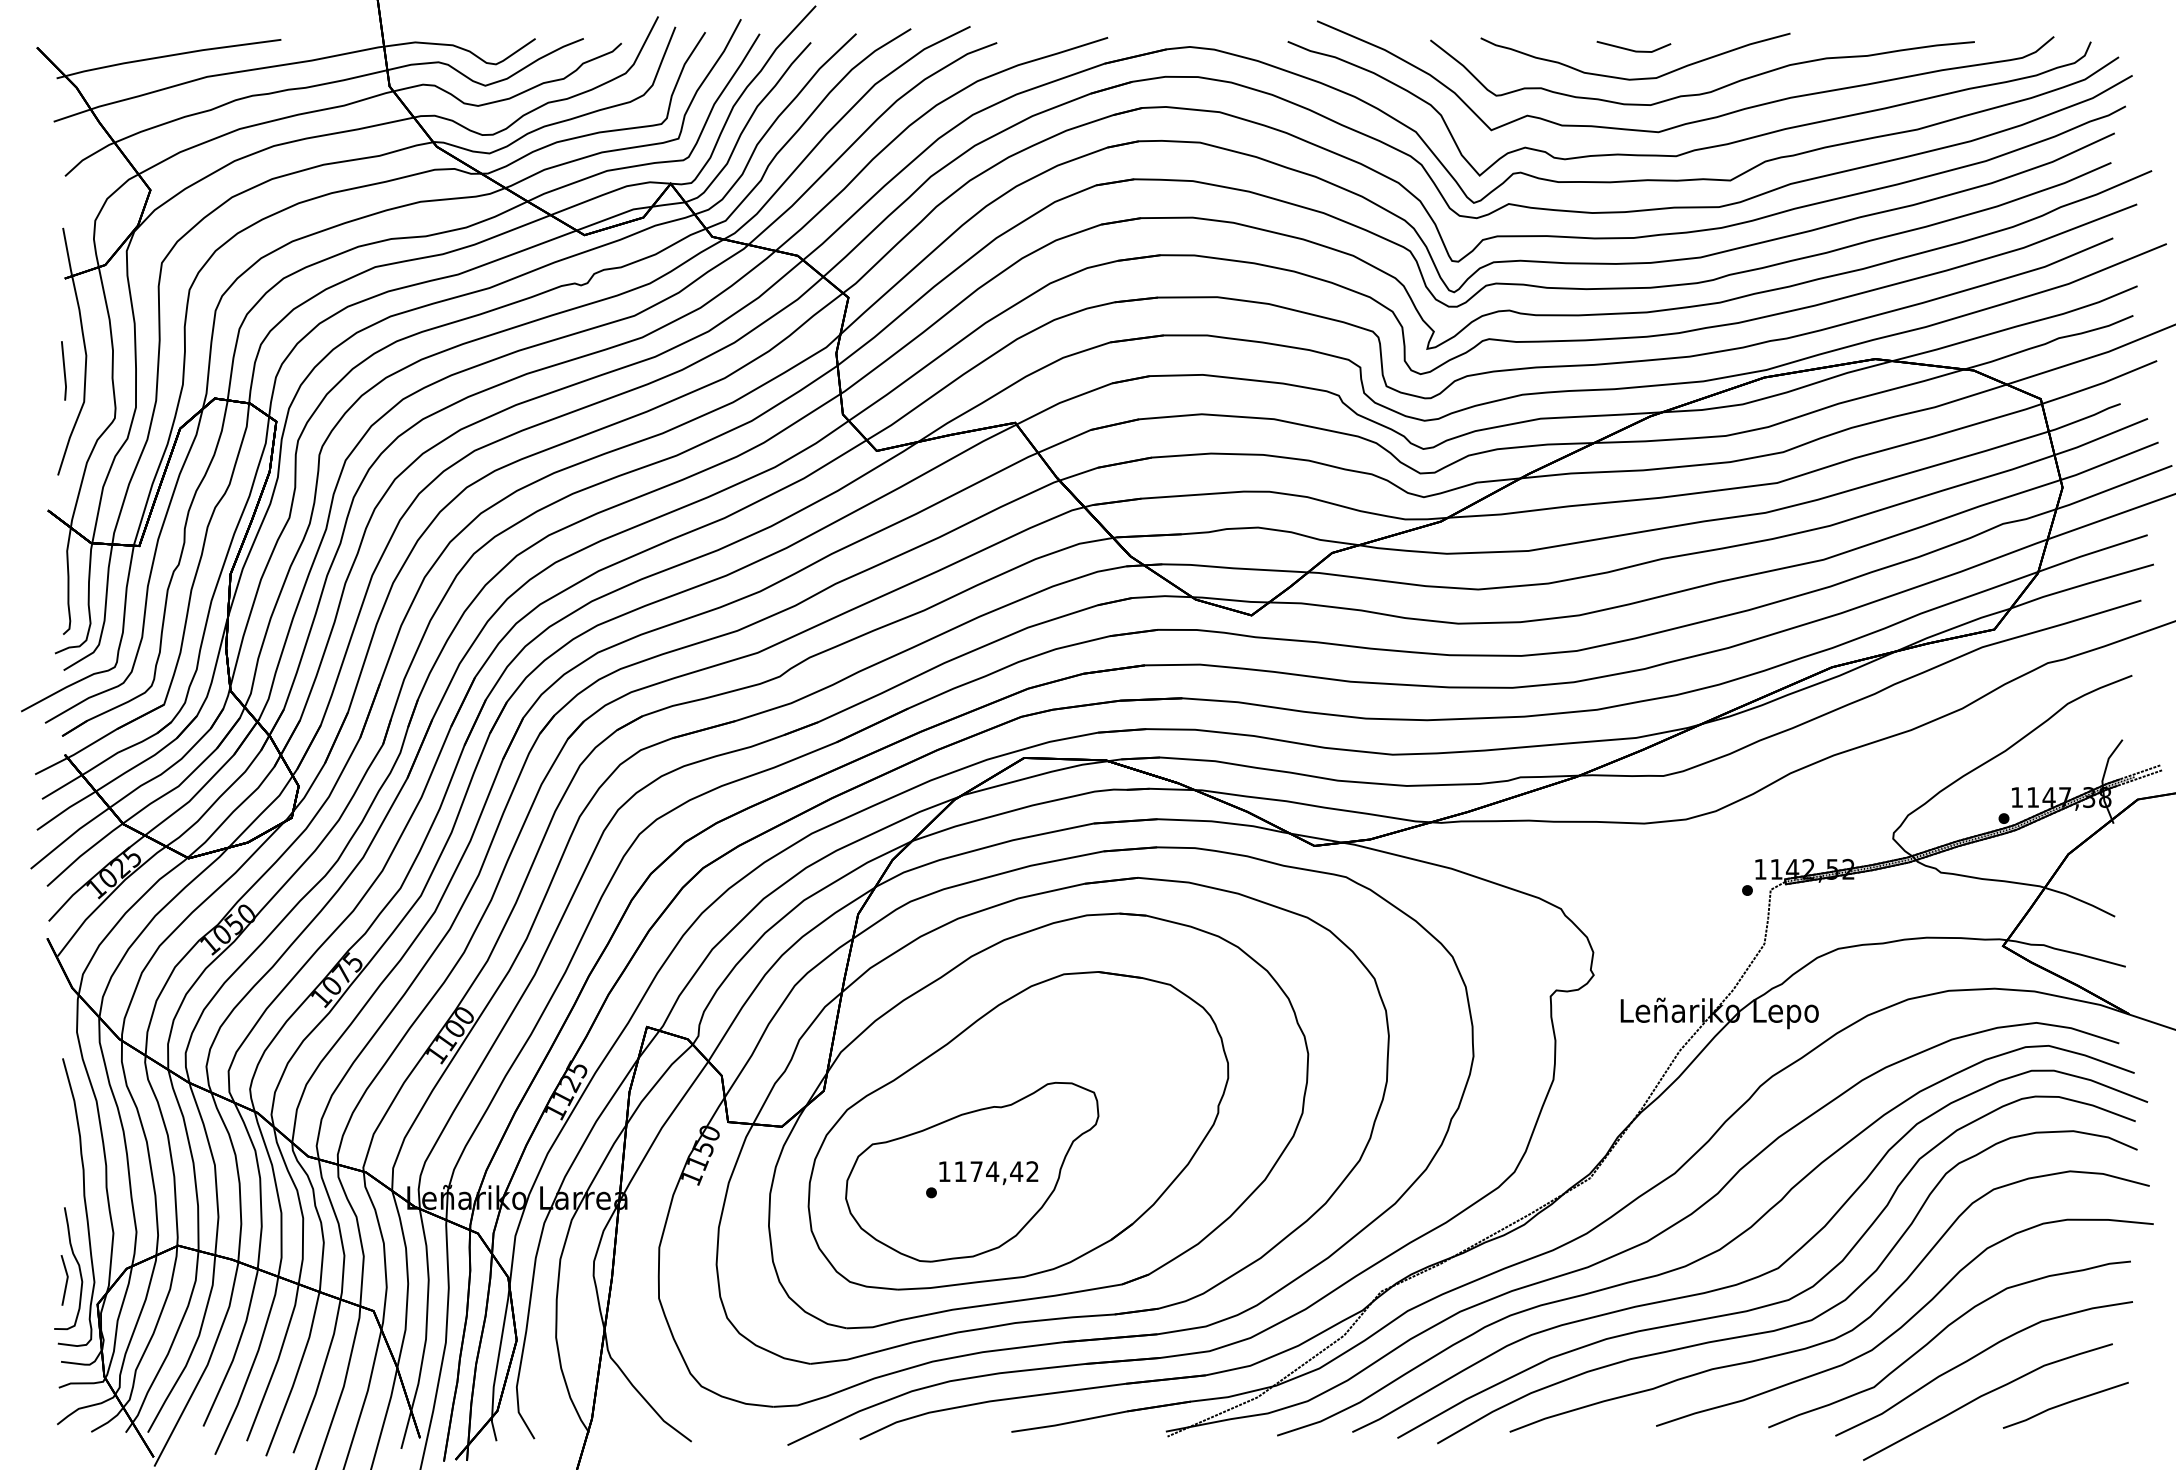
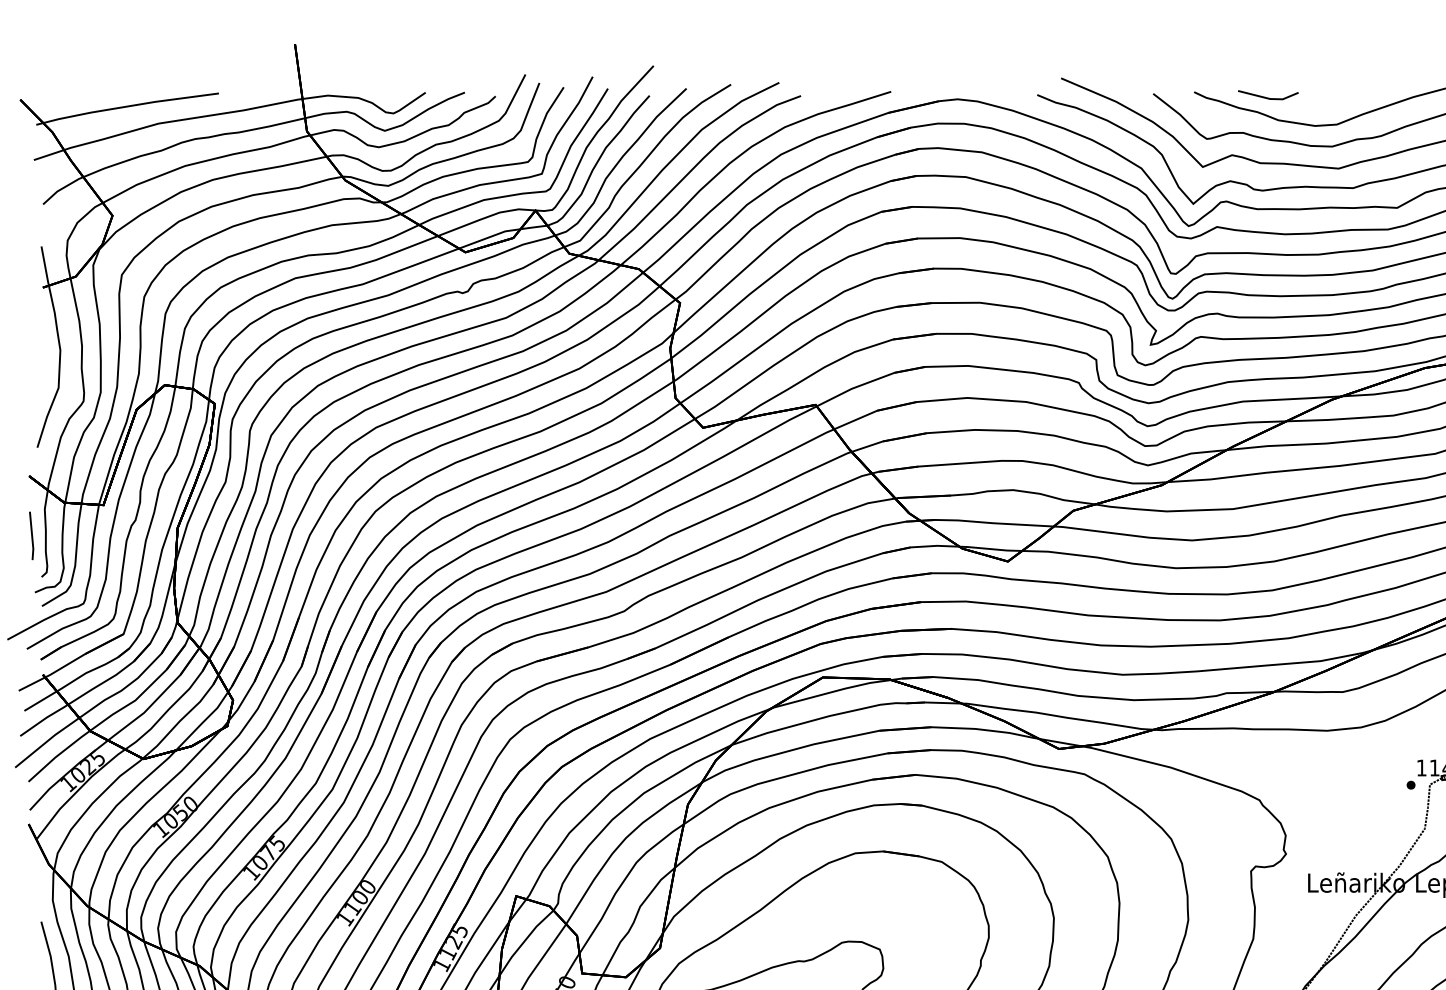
line: (1632, 49) -> (1267, 97), moved
line: (63, 370) -> (31, 535), moved

